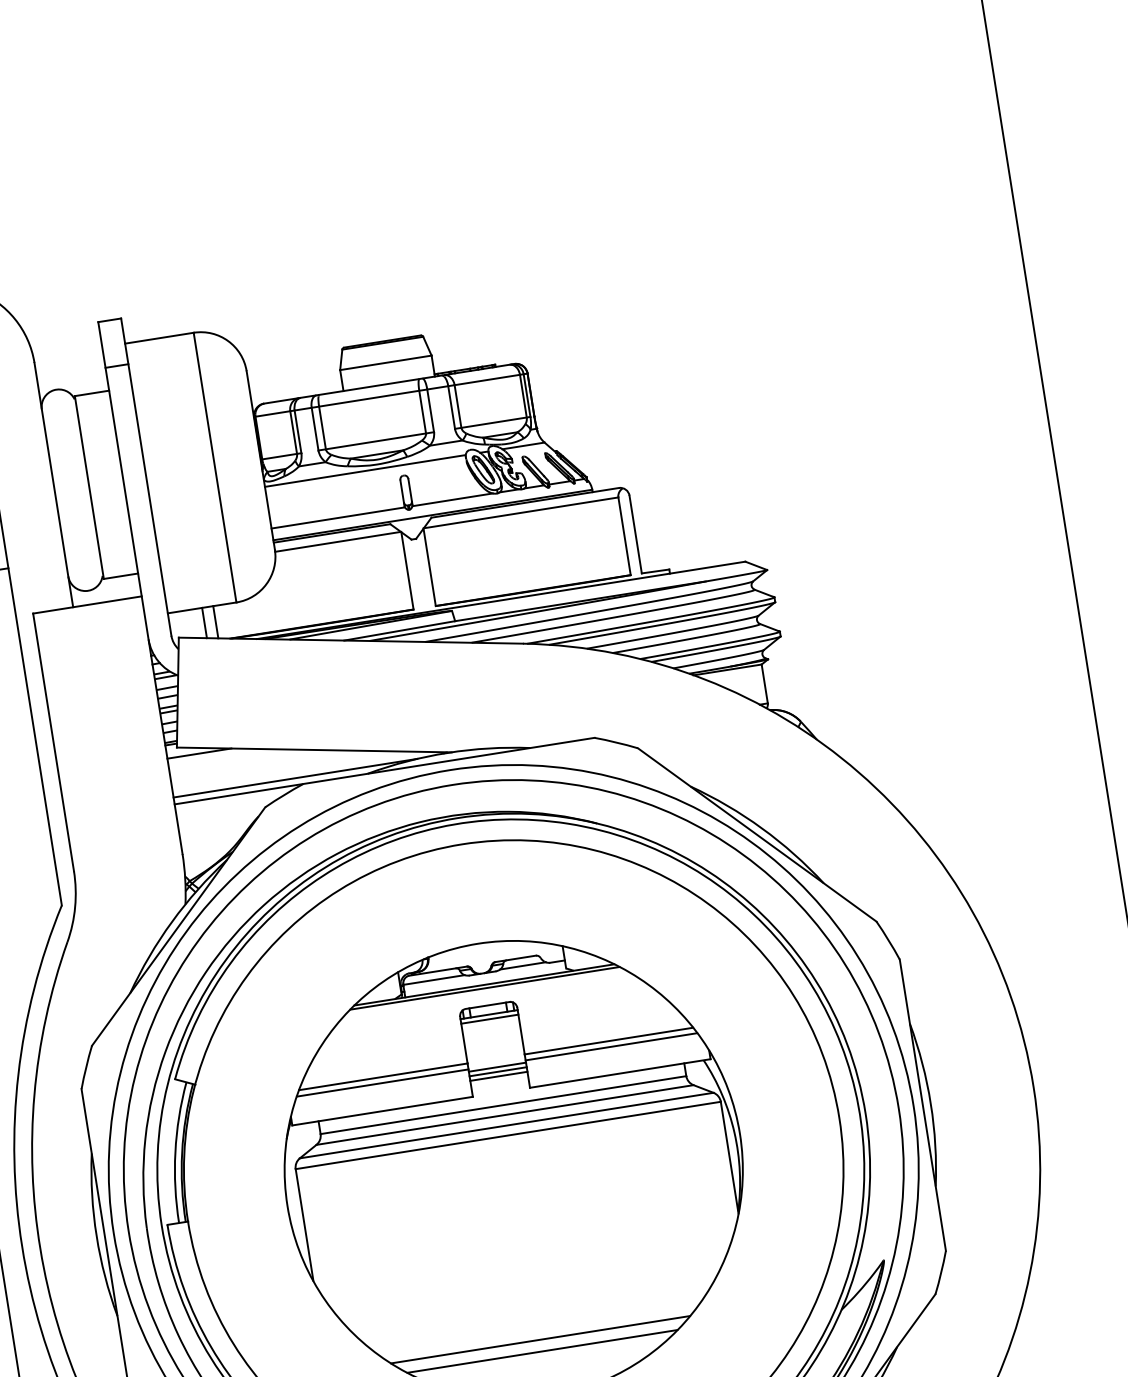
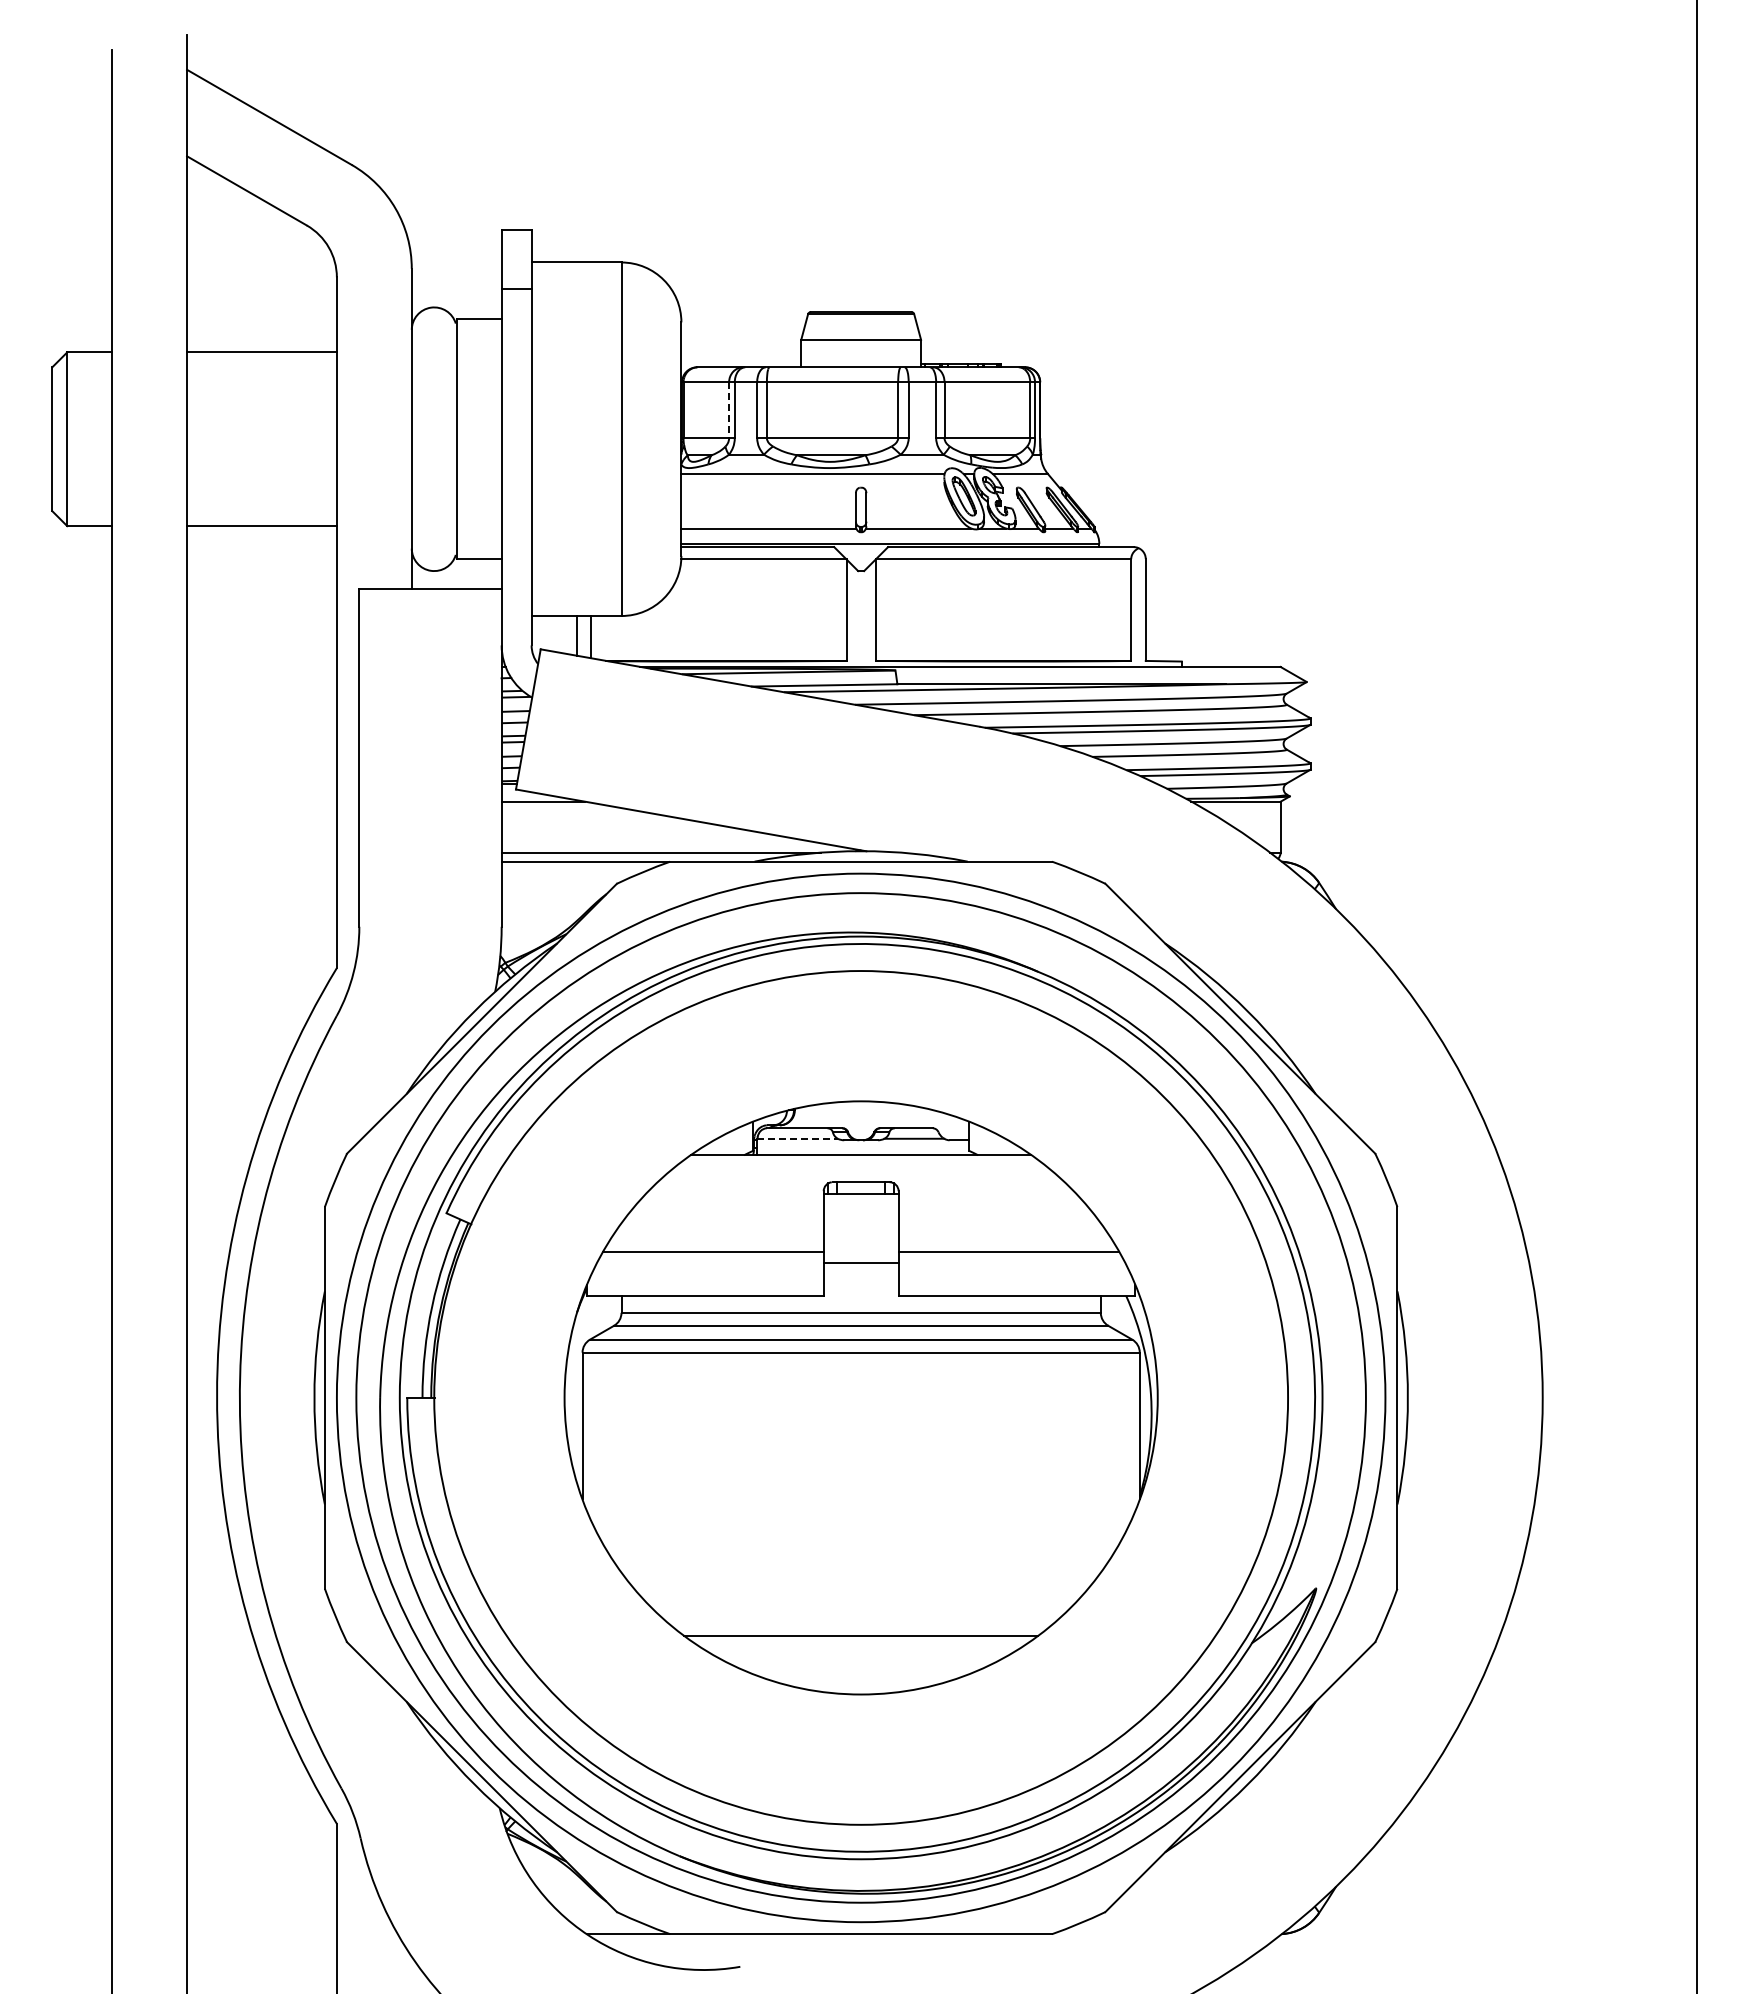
line: (293, 432) -> (729, 410), solid -> dashed
line: (434, 979) -> (798, 1138), solid -> dashed
line: (484, 988) -> (860, 1159), removed
line: (489, 1019) -> (860, 1200), removed
line: (611, 1047) -> (1010, 1260), removed
line: (497, 1072) -> (860, 1269), removed
line: (498, 1076) -> (860, 1275), removed
line: (382, 1083) -> (710, 1260), removed
line: (540, 1339) -> (861, 1620), removed

